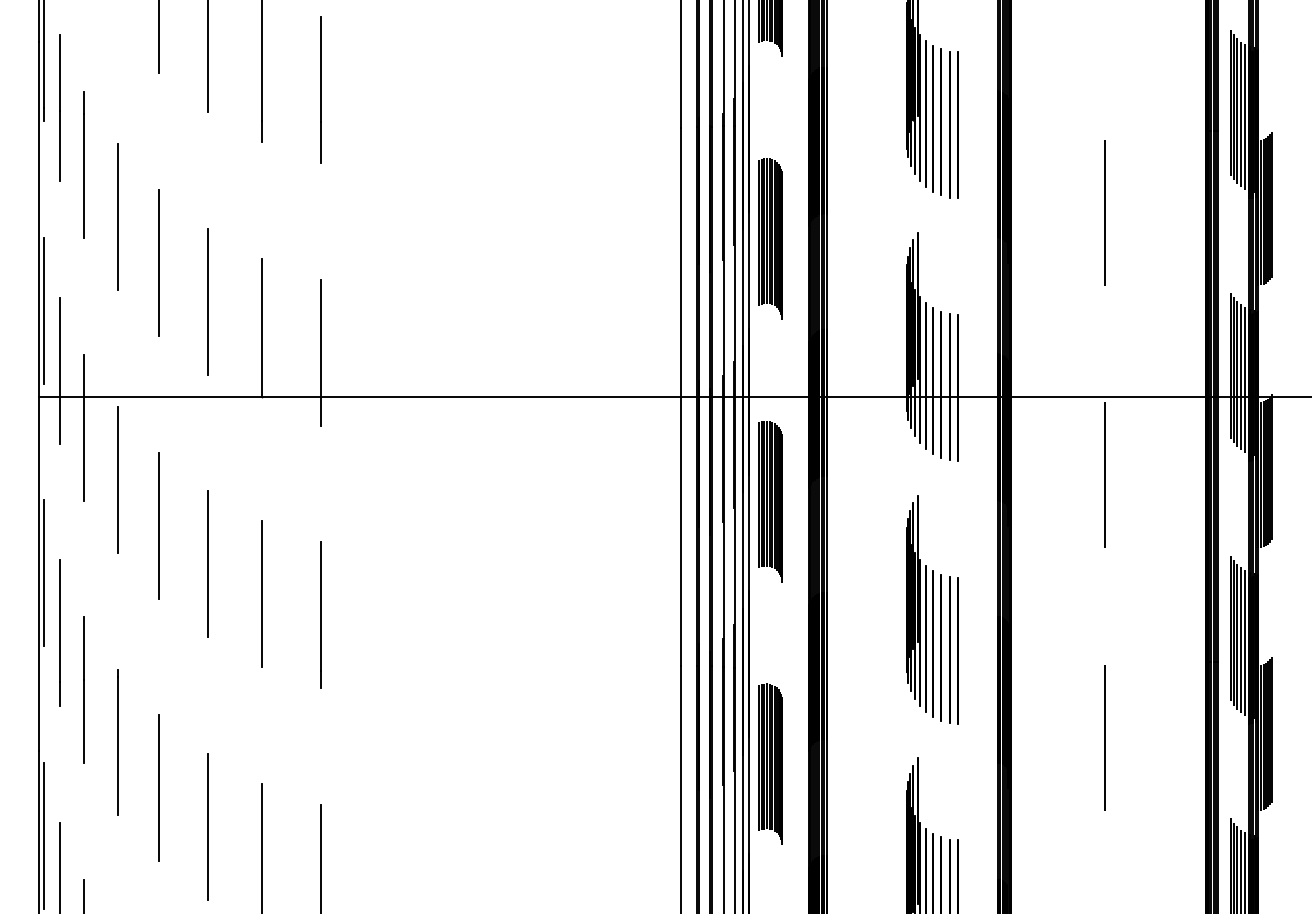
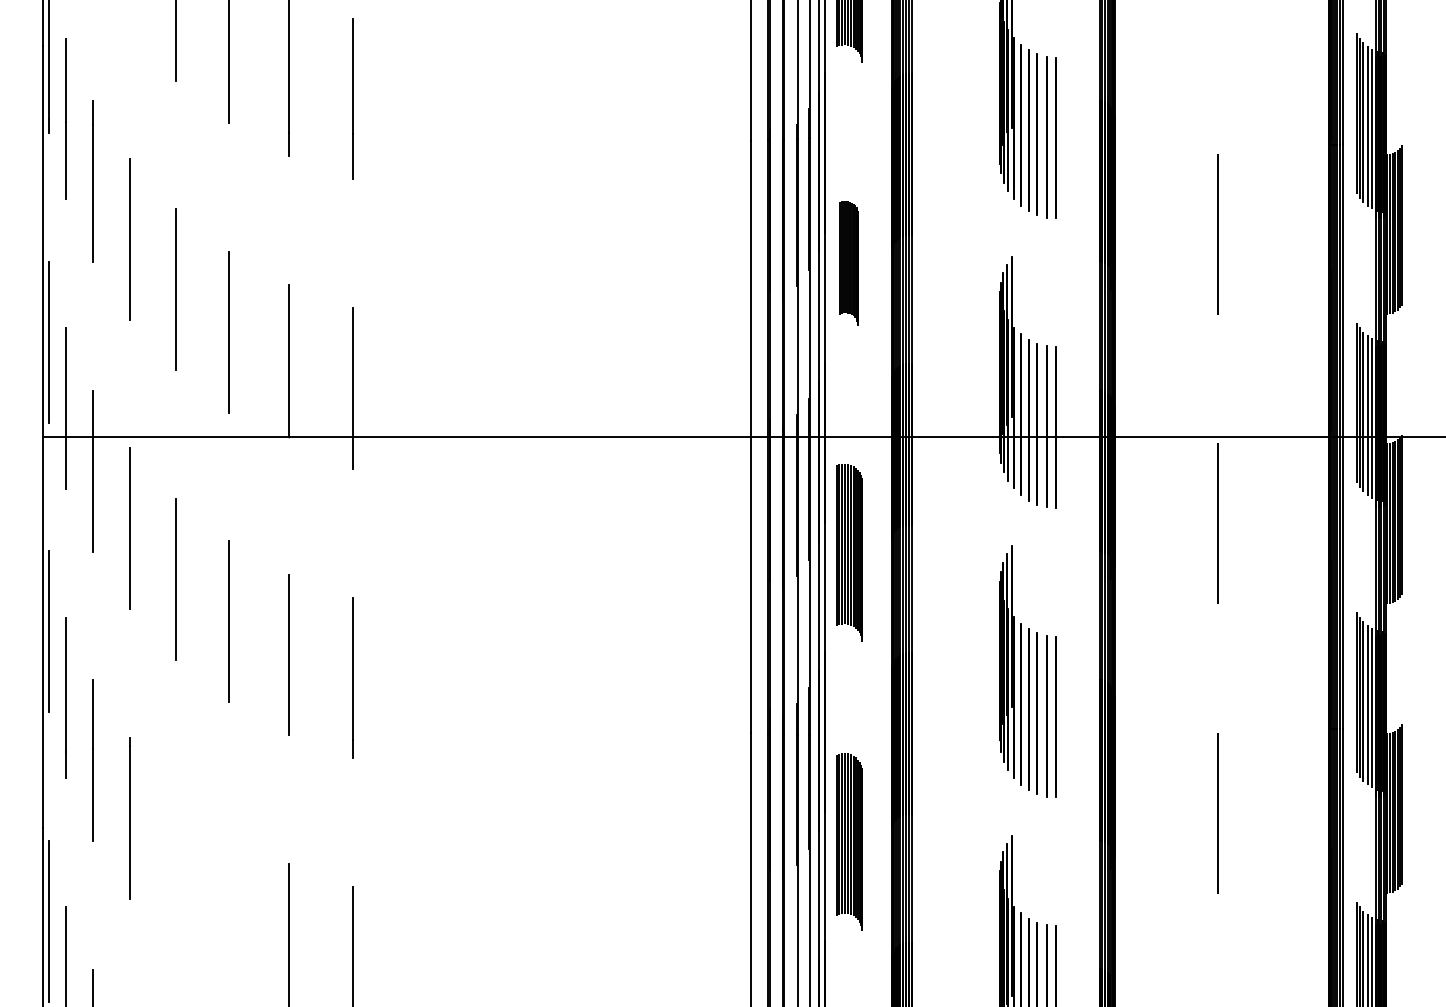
part: (770, 238) -> (849, 262), size x0.7
line: (159, 788) -> (175, 868), removed
line: (208, 826) -> (229, 910), removed

